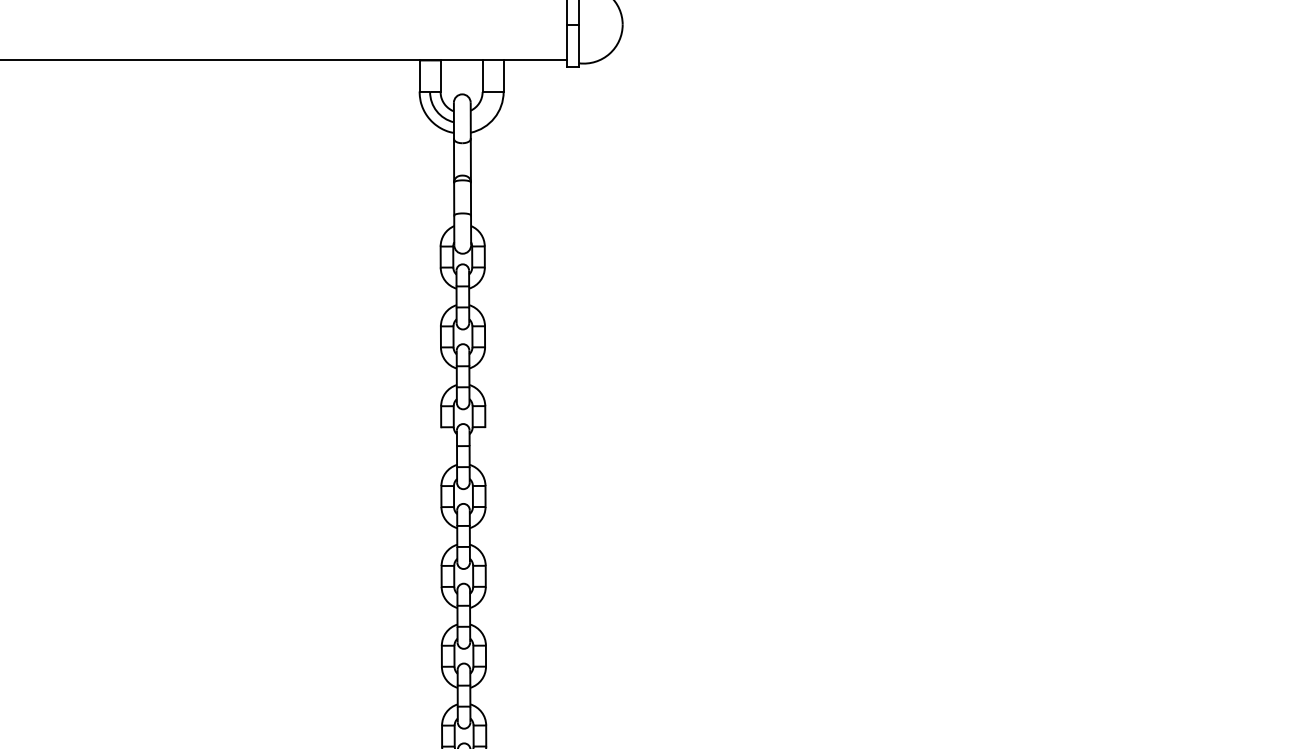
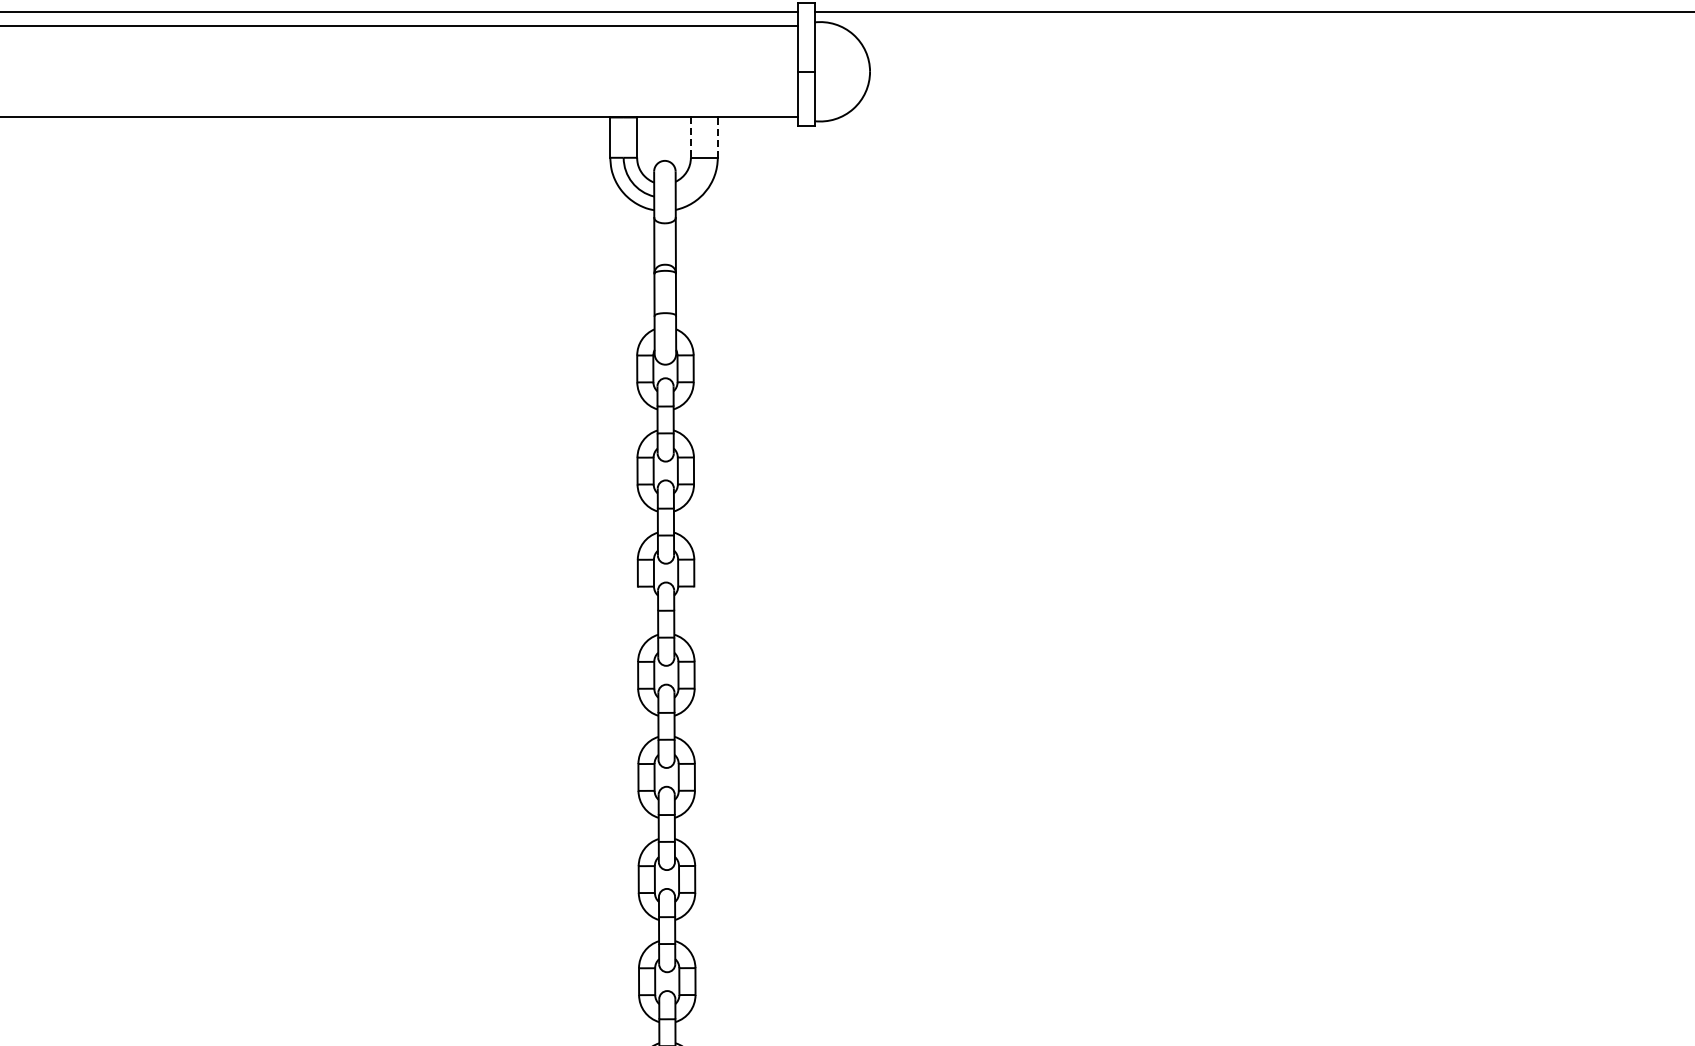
line: (482, 76) -> (690, 138), solid -> dashed
line: (503, 76) -> (717, 137), solid -> dashed

